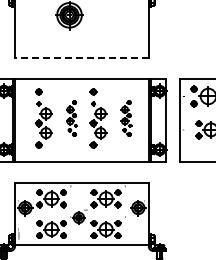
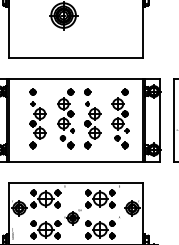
line: (81, 58) -> (75, 58), dashed -> solid
part: (71, 118) -> (65, 118), size x1.67
part: (126, 118) -> (120, 118), size x1.67

